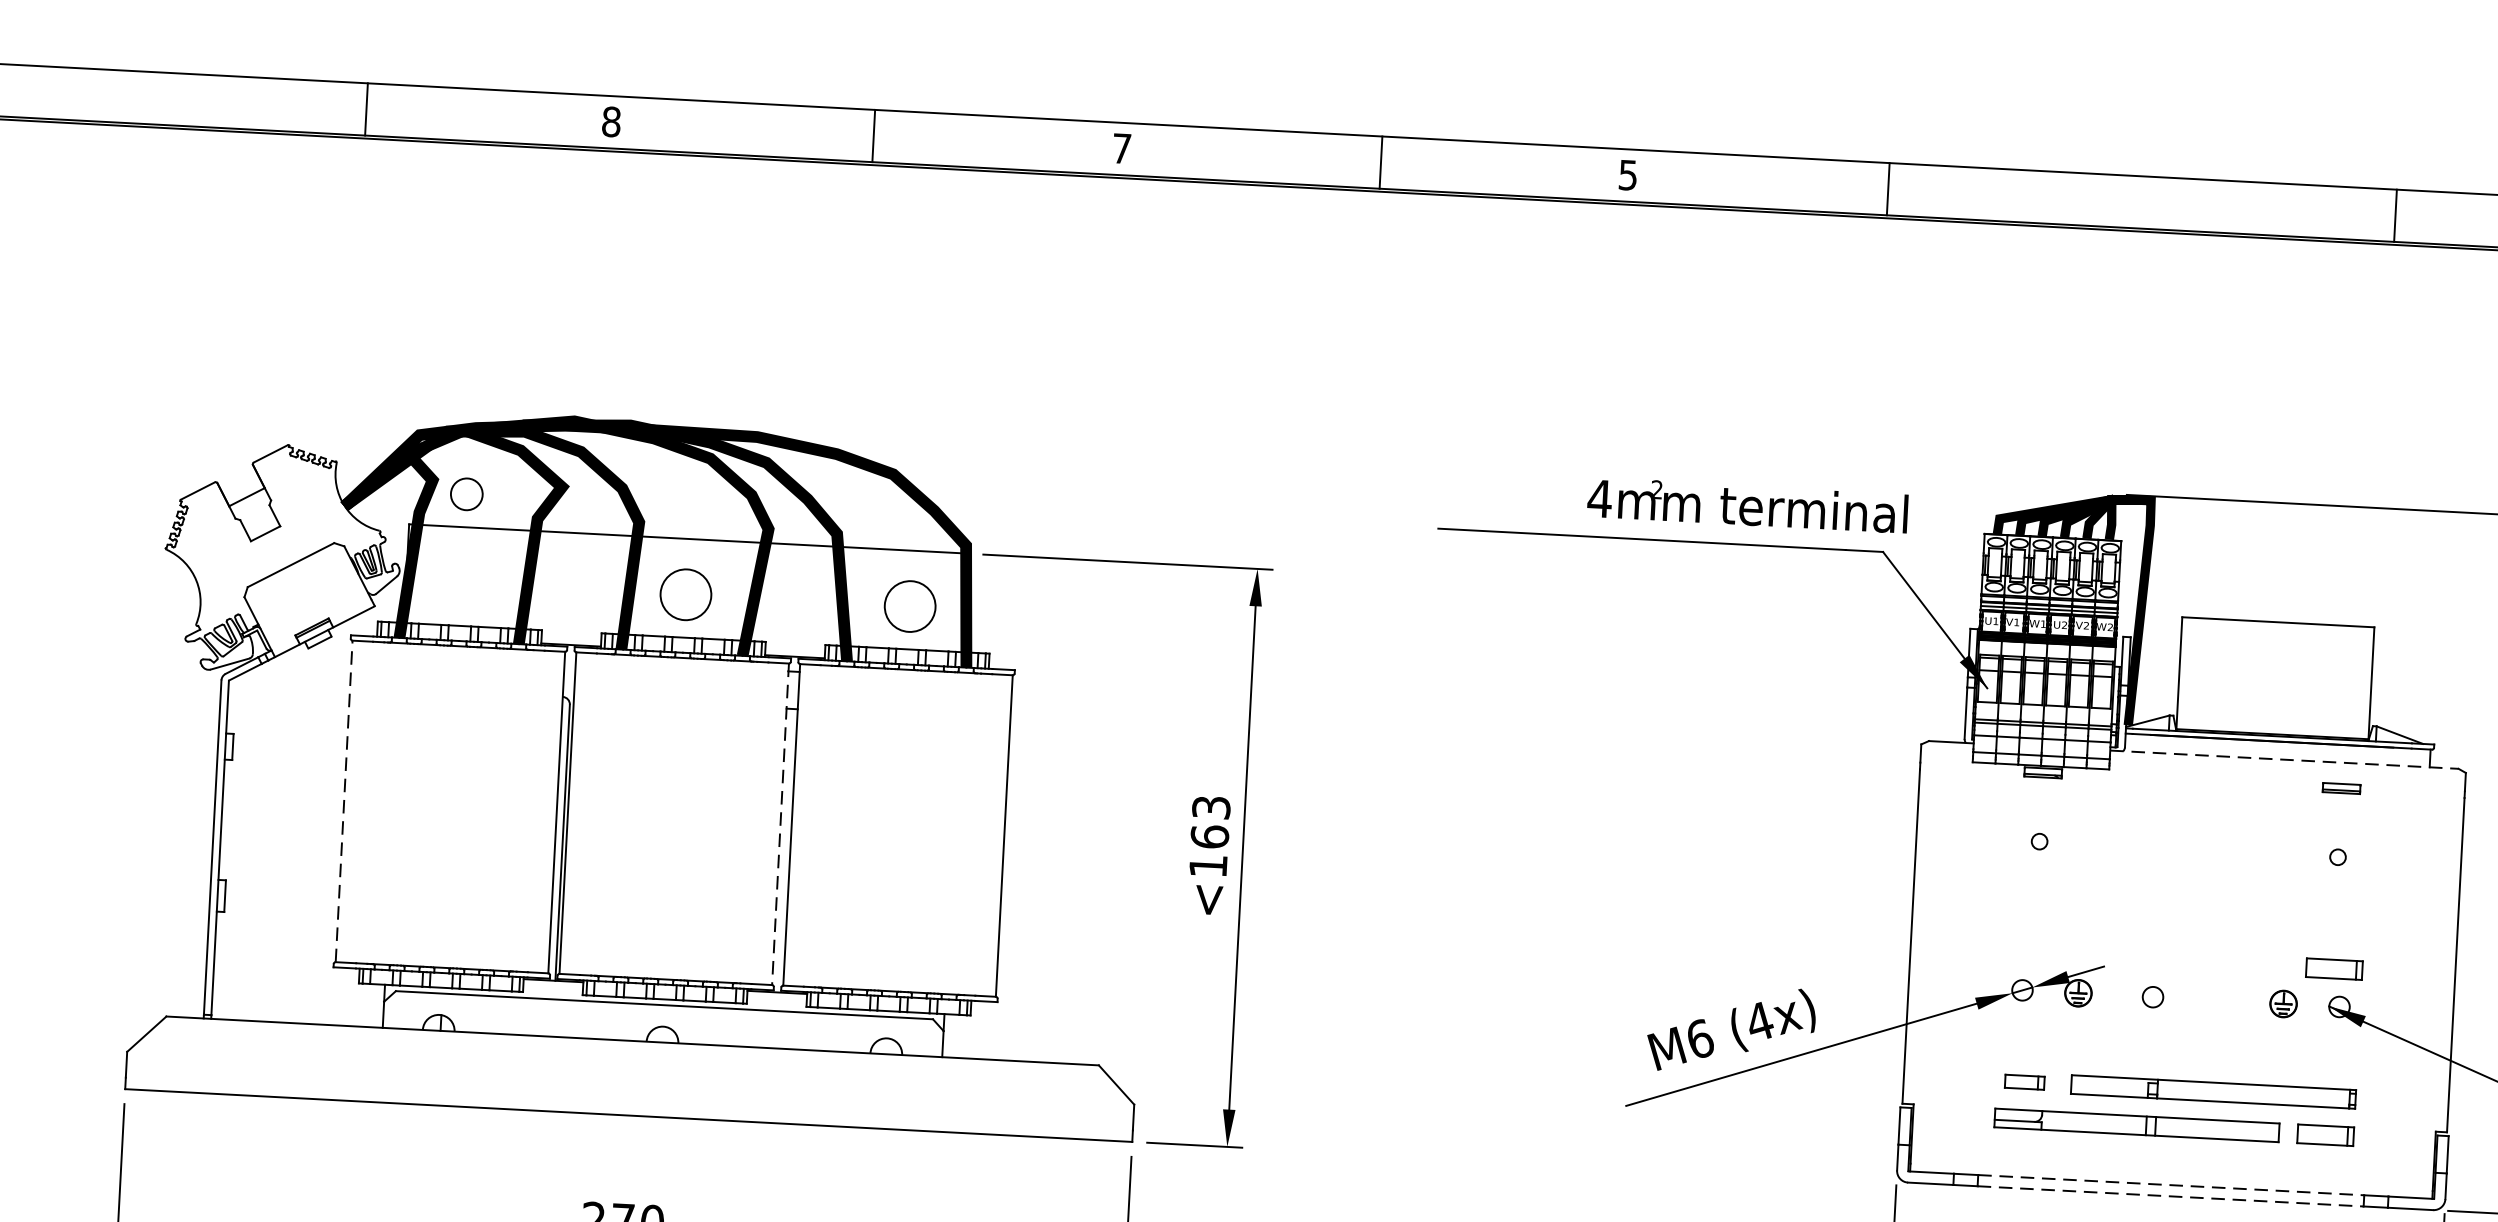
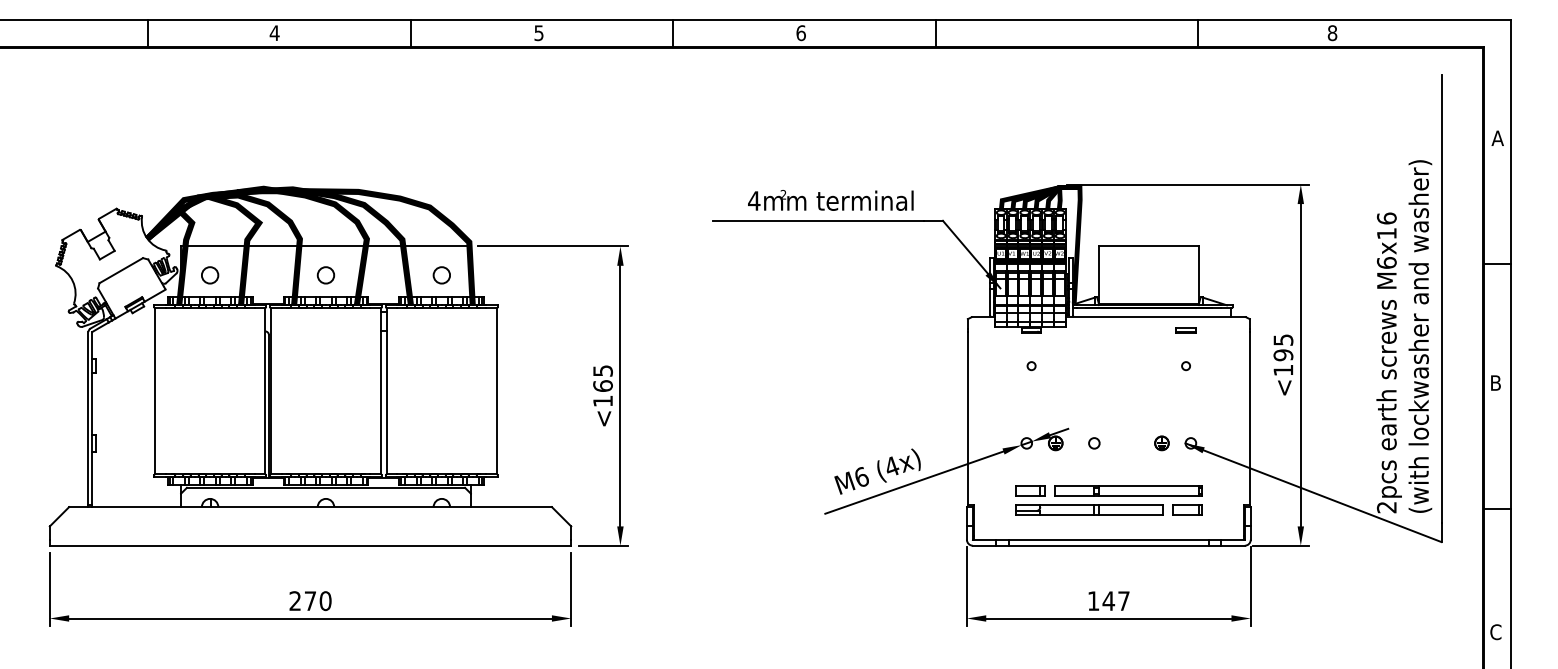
text: (610, 122) -> (274, 33), 8 -> 4
text: (1120, 149) -> (538, 33), 7 -> 5
text: (1626, 175) -> (800, 33), 5 -> 6
circle: (467, 494) -> (210, 275), moved
text: (1747, 505) -> (830, 200), moved
circle: (684, 595) -> (325, 275), size x0.62
circle: (909, 606) -> (441, 275), size x0.62
line: (2285, 760) -> (1156, 317), dashed -> solid
line: (345, 800) -> (155, 390), dashed -> solid
text: (1210, 806) -> (602, 370), <163 -> <165
line: (781, 824) -> (381, 391), dashed -> solid
part: (2334, 968) -> (1187, 423), removed
part: (2024, 1081) -> (1030, 490), size x1.43
line: (2170, 1184) -> (1108, 539), dashed -> solid
line: (2169, 1195) -> (1108, 545), dashed -> solid

